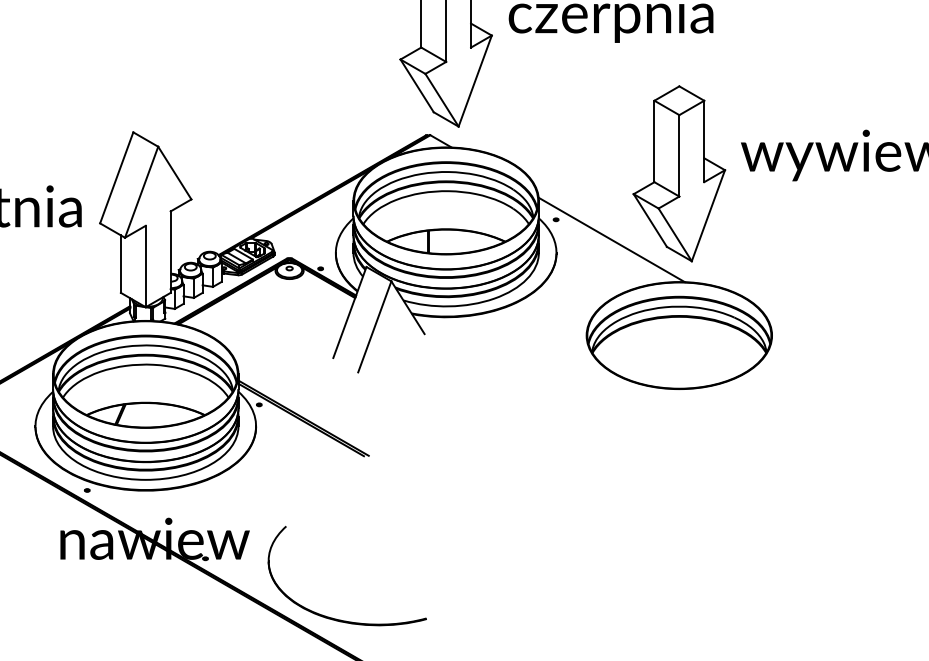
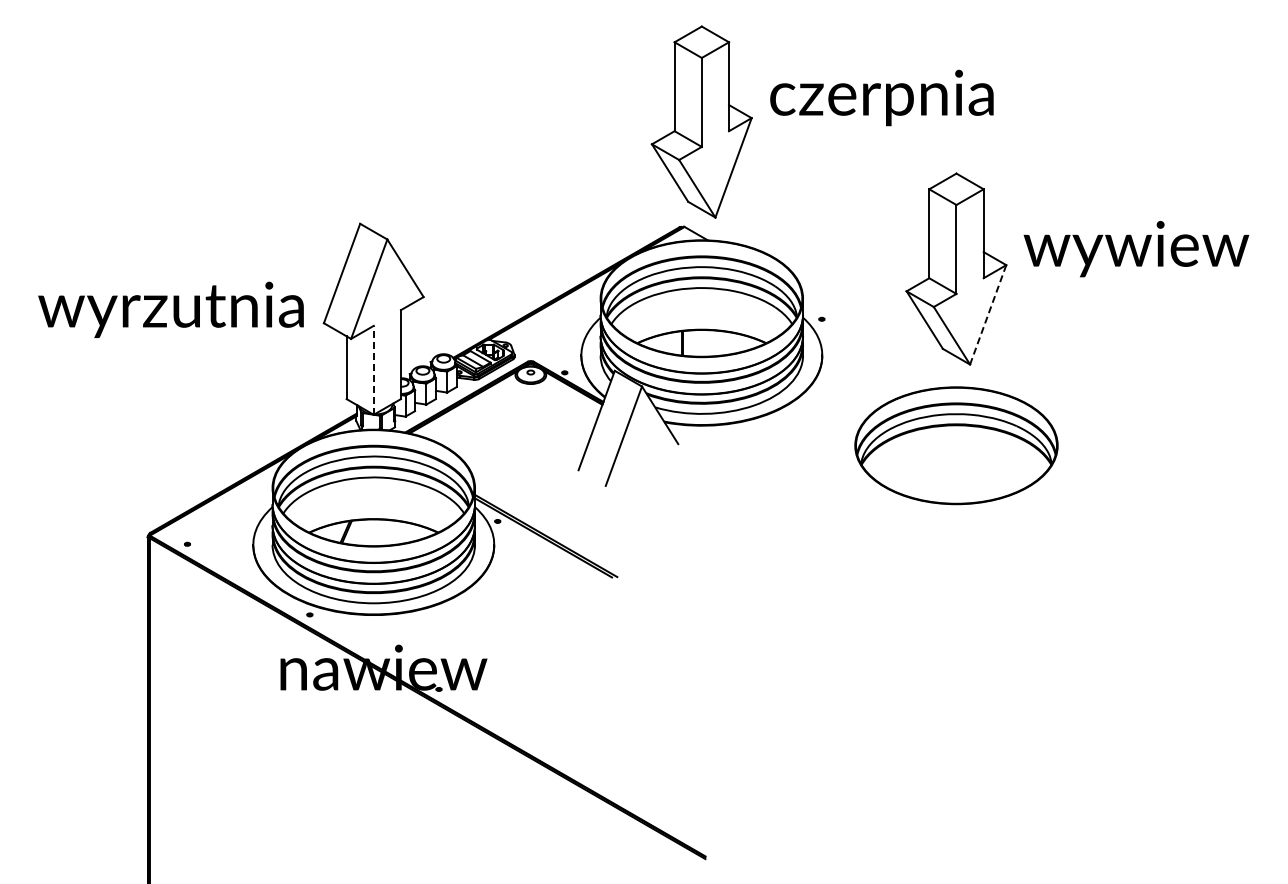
line: (708, 215) -> (988, 314), solid -> dashed
line: (611, 240) -> (882, 341), removed
line: (145, 265) -> (373, 369), solid -> dashed
part: (339, 619) -> (585, 755), removed

